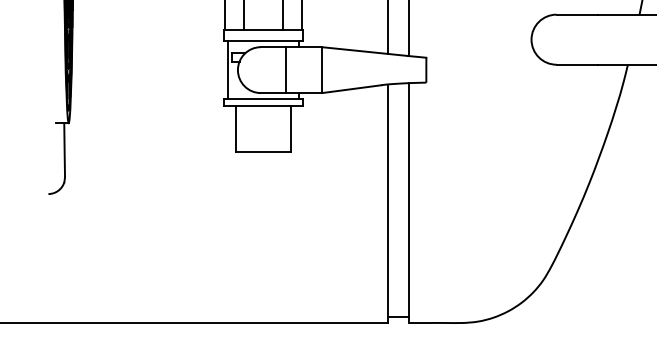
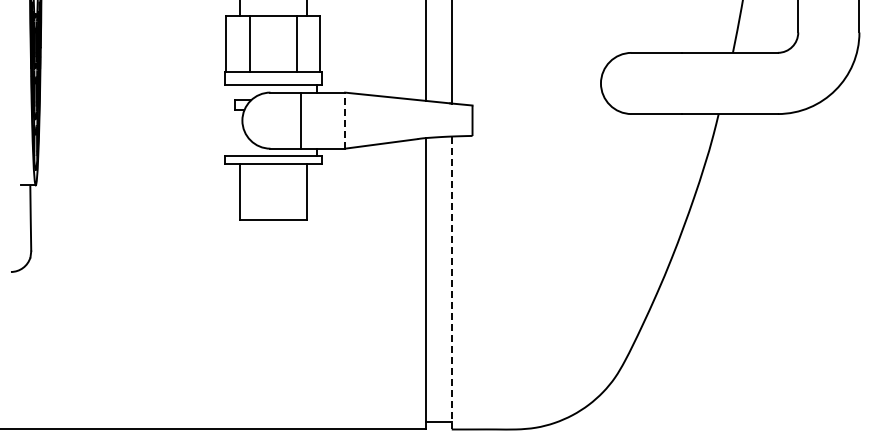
line: (228, 70) -> (230, 120), removed
line: (322, 70) -> (345, 120), solid -> dashed
line: (409, 203) -> (451, 283), solid -> dashed

